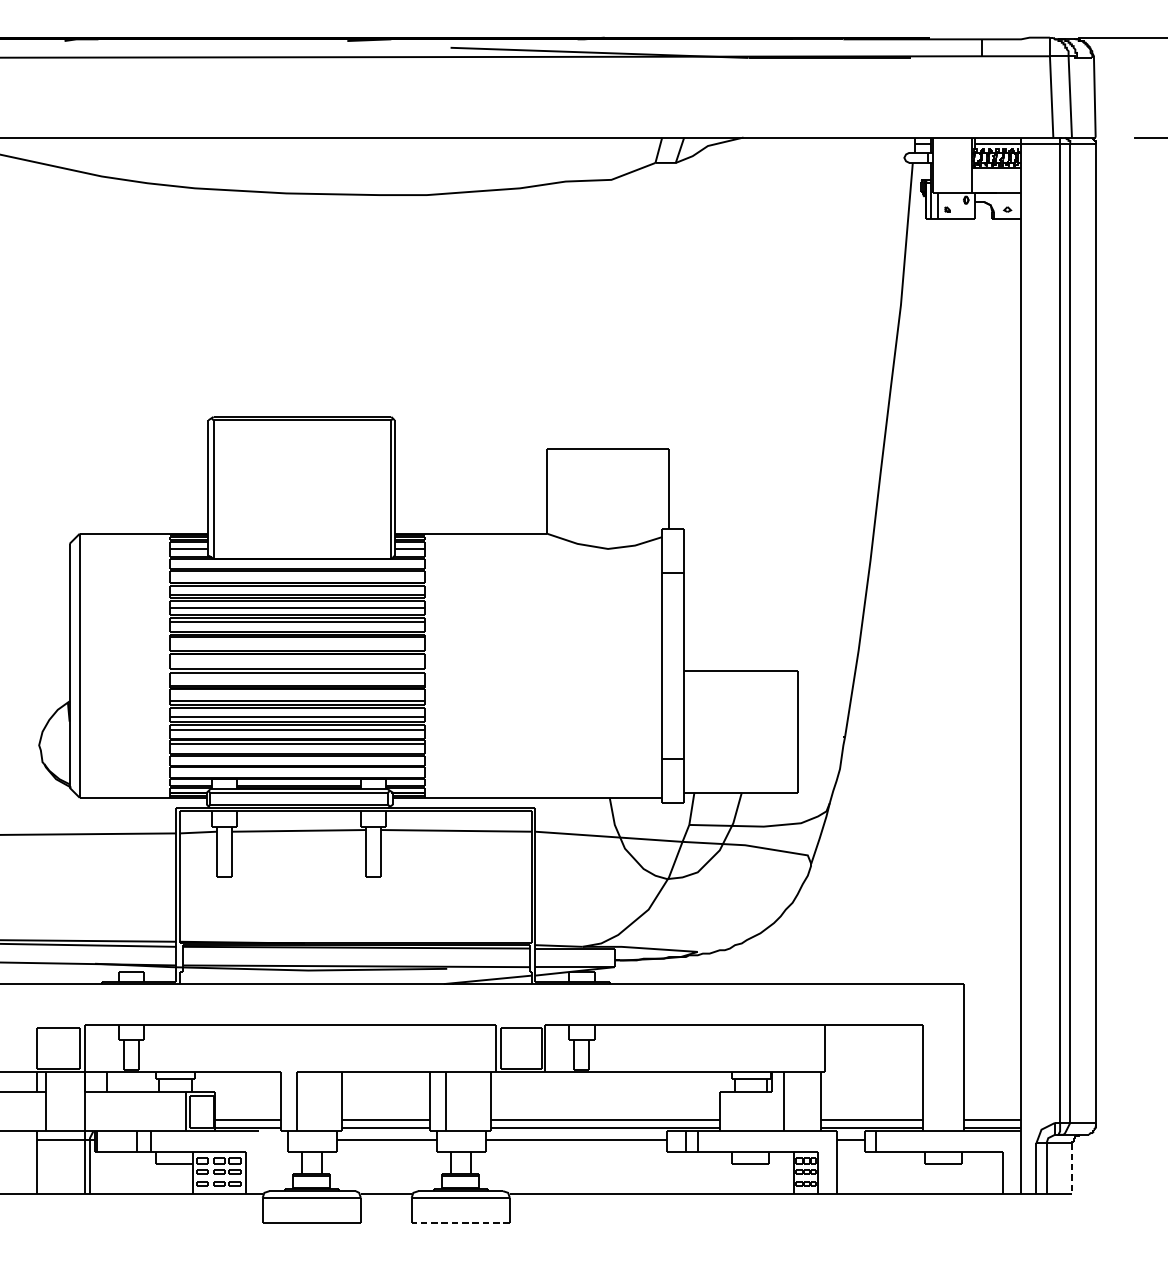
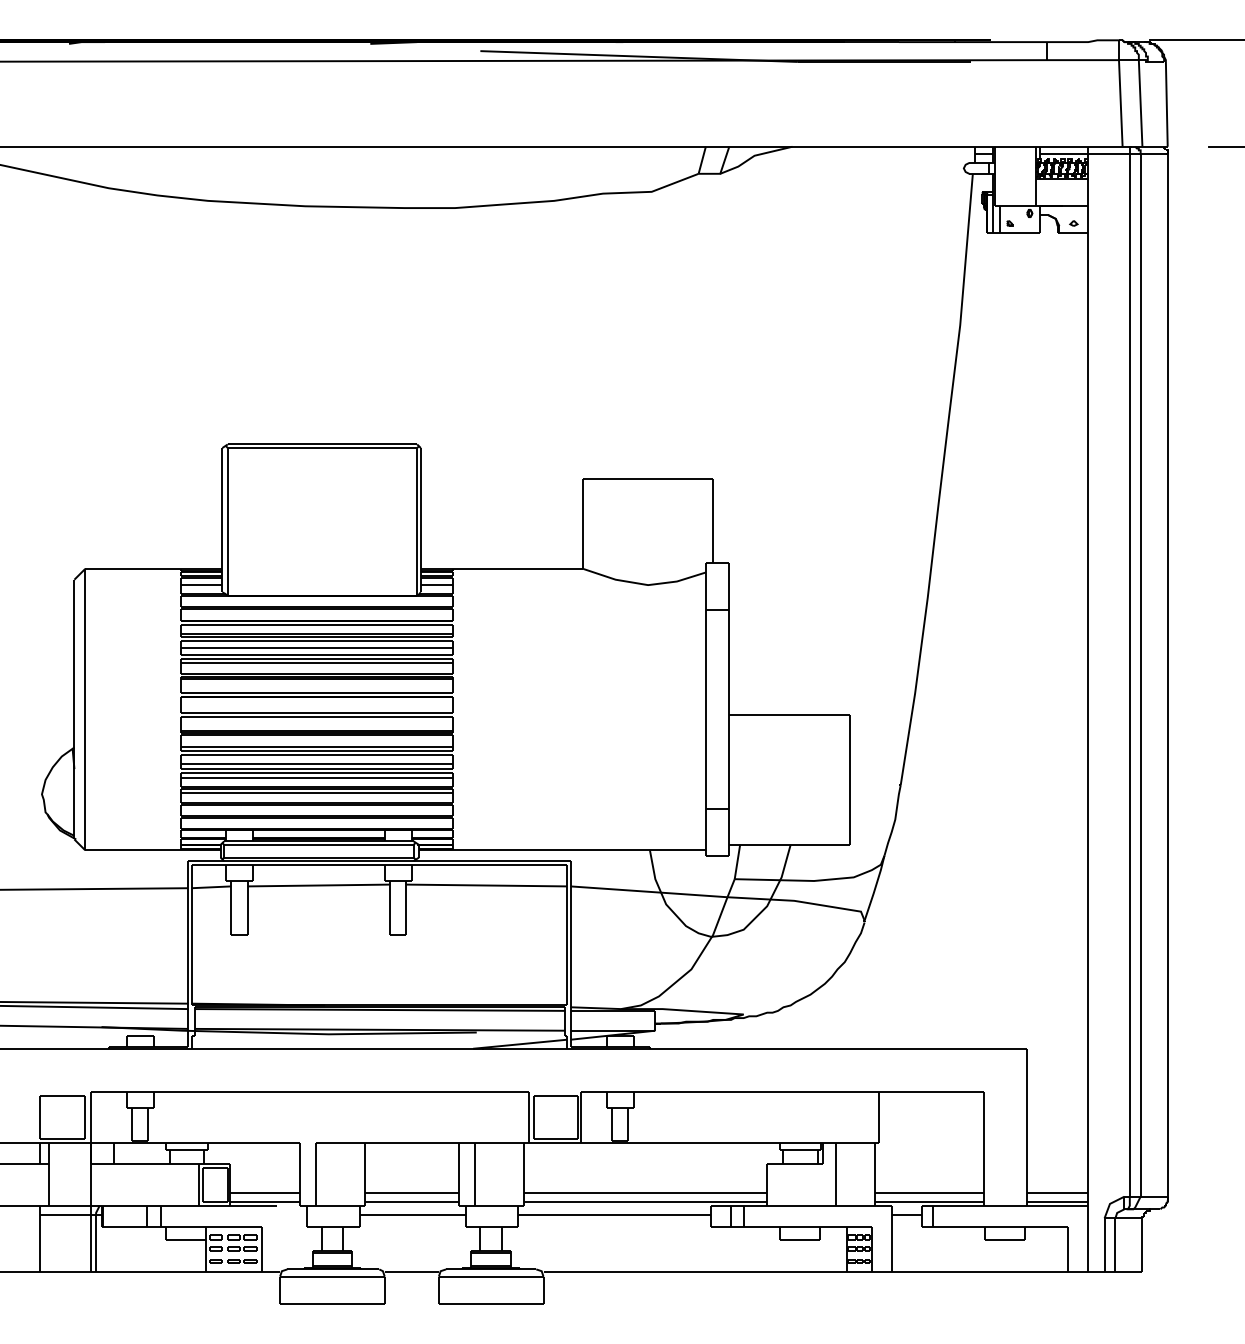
line: (1072, 1168) -> (1142, 1245), dashed -> solid
line: (460, 1223) -> (490, 1303), dashed -> solid

